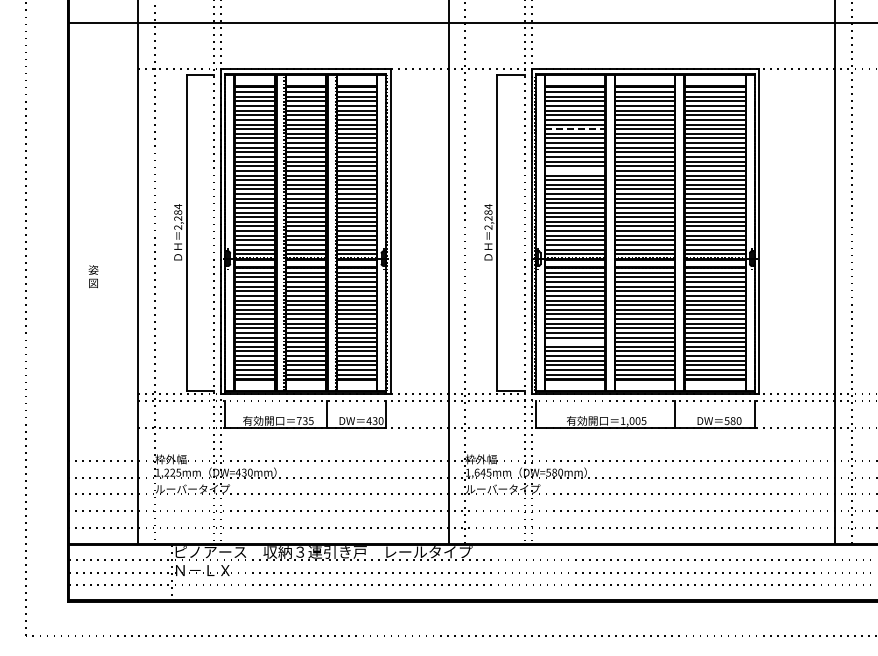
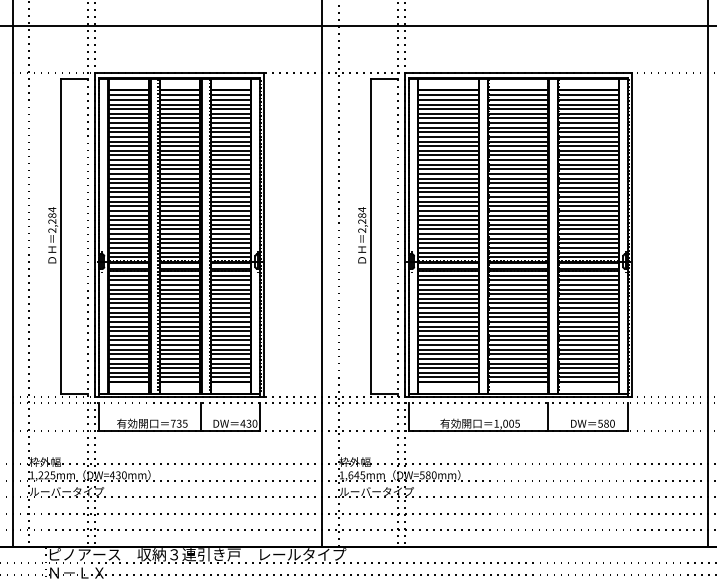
line: (575, 129) -> (449, 132), dashed -> solid
line: (574, 170) -> (448, 173), added
line: (574, 342) -> (448, 345), added

